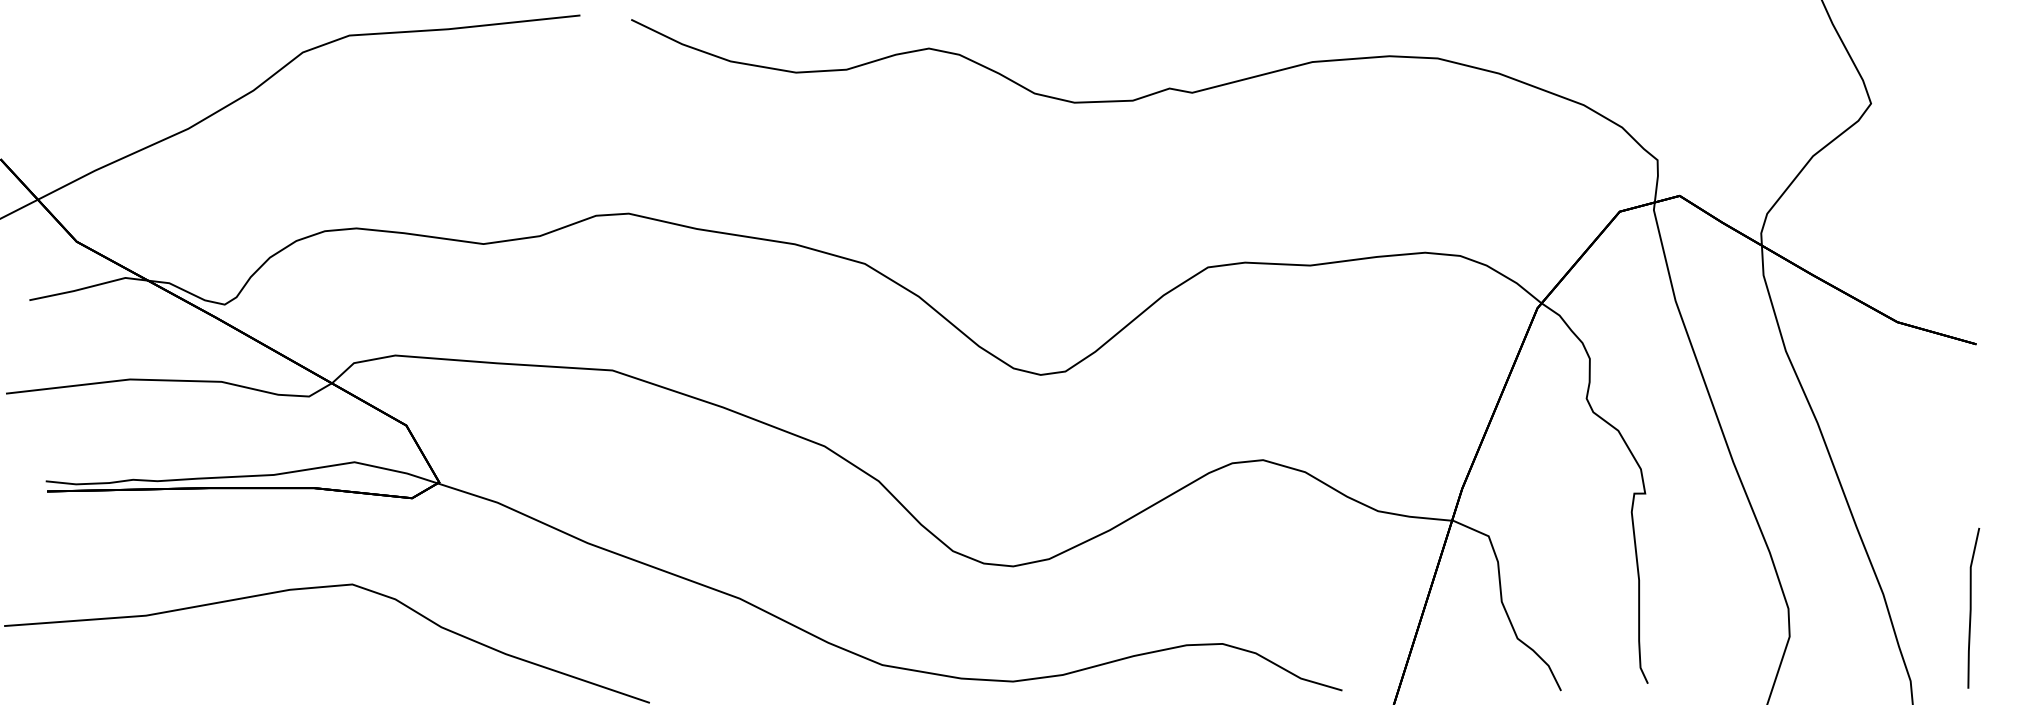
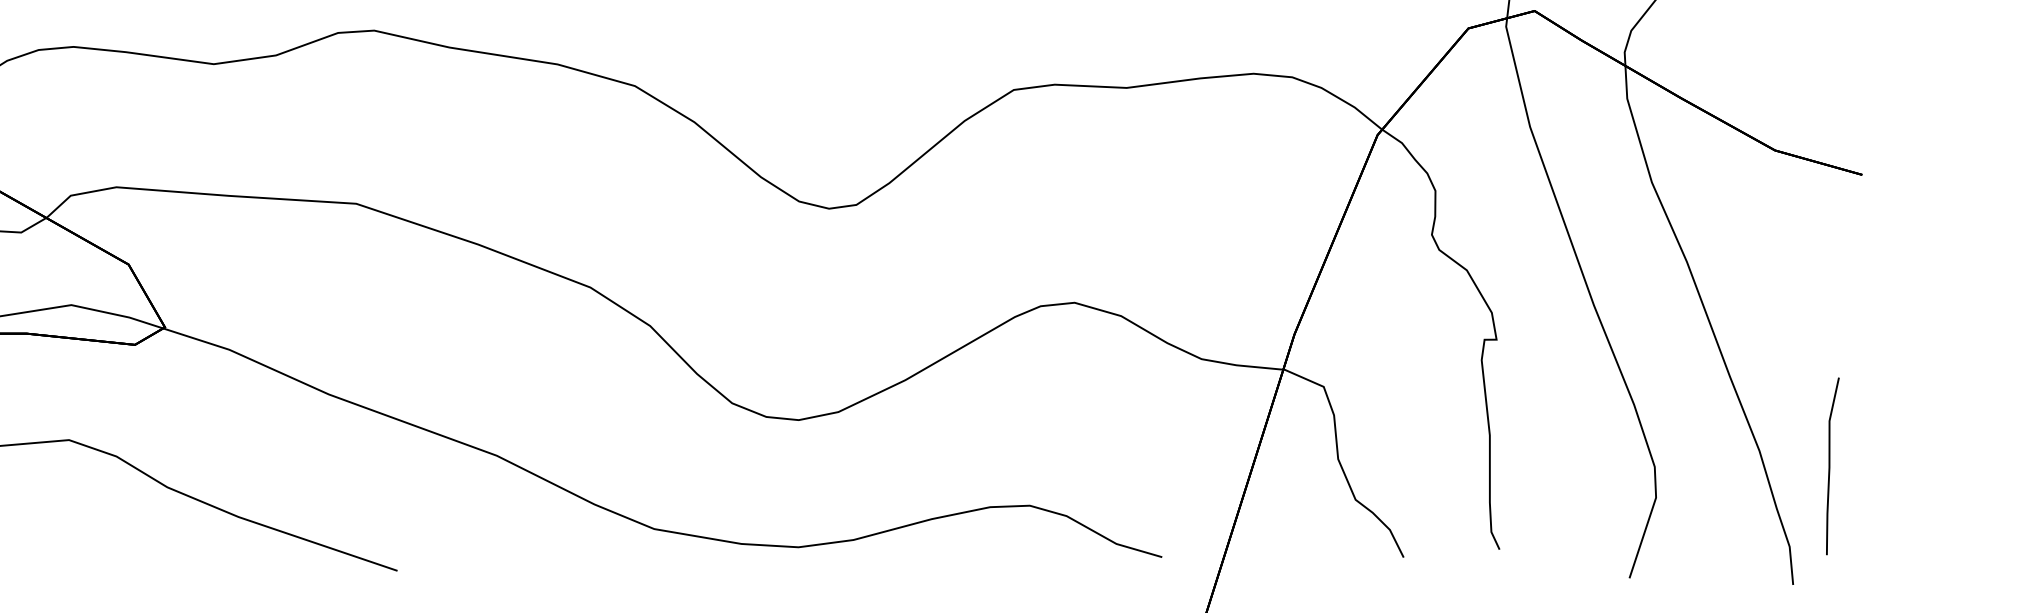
line: (1971, 607) -> (1830, 465), moved

